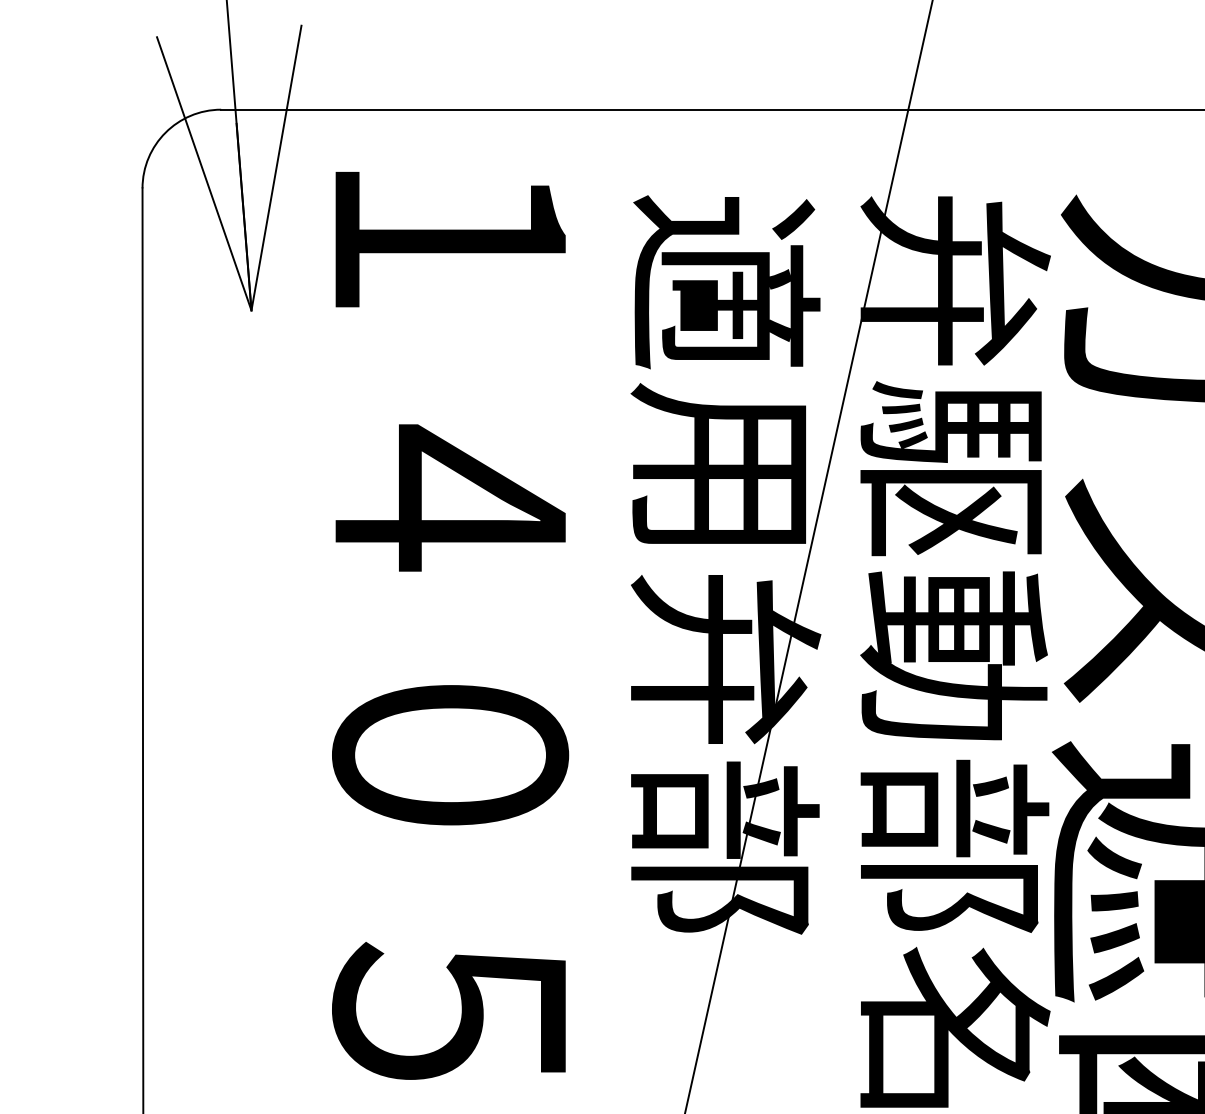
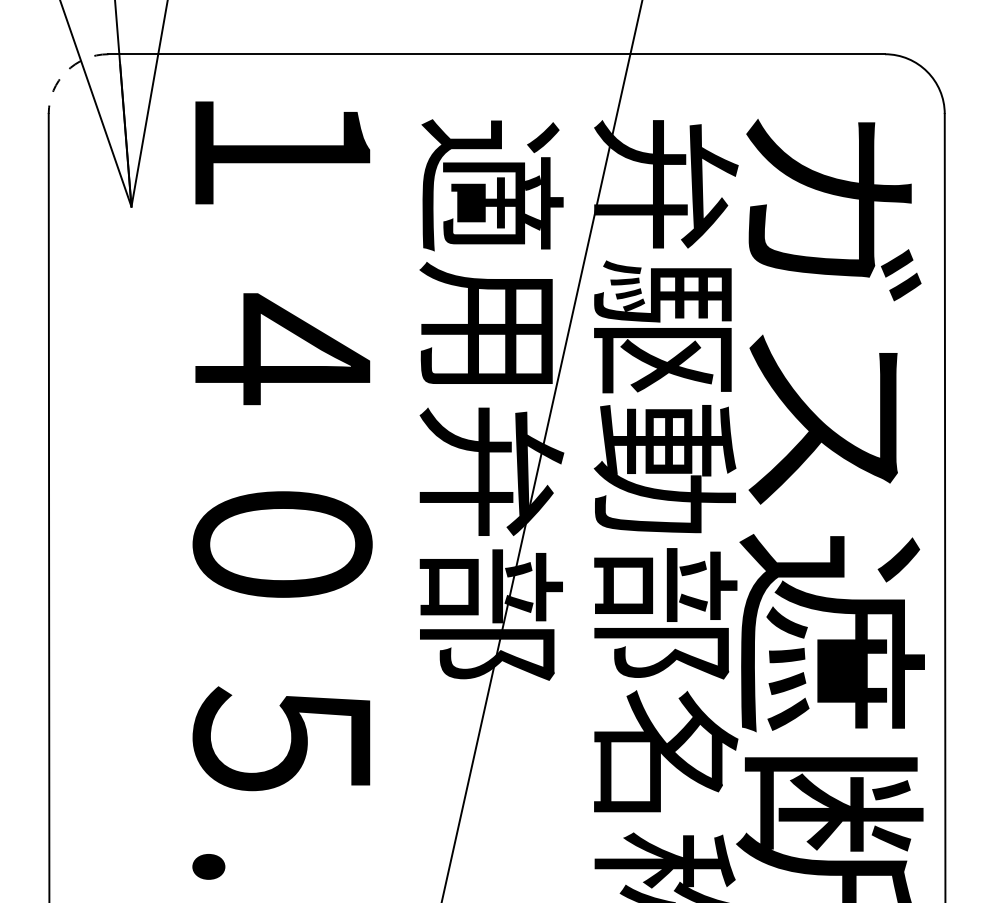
arc: (165, 132) -> (66, 71), solid -> dashed

